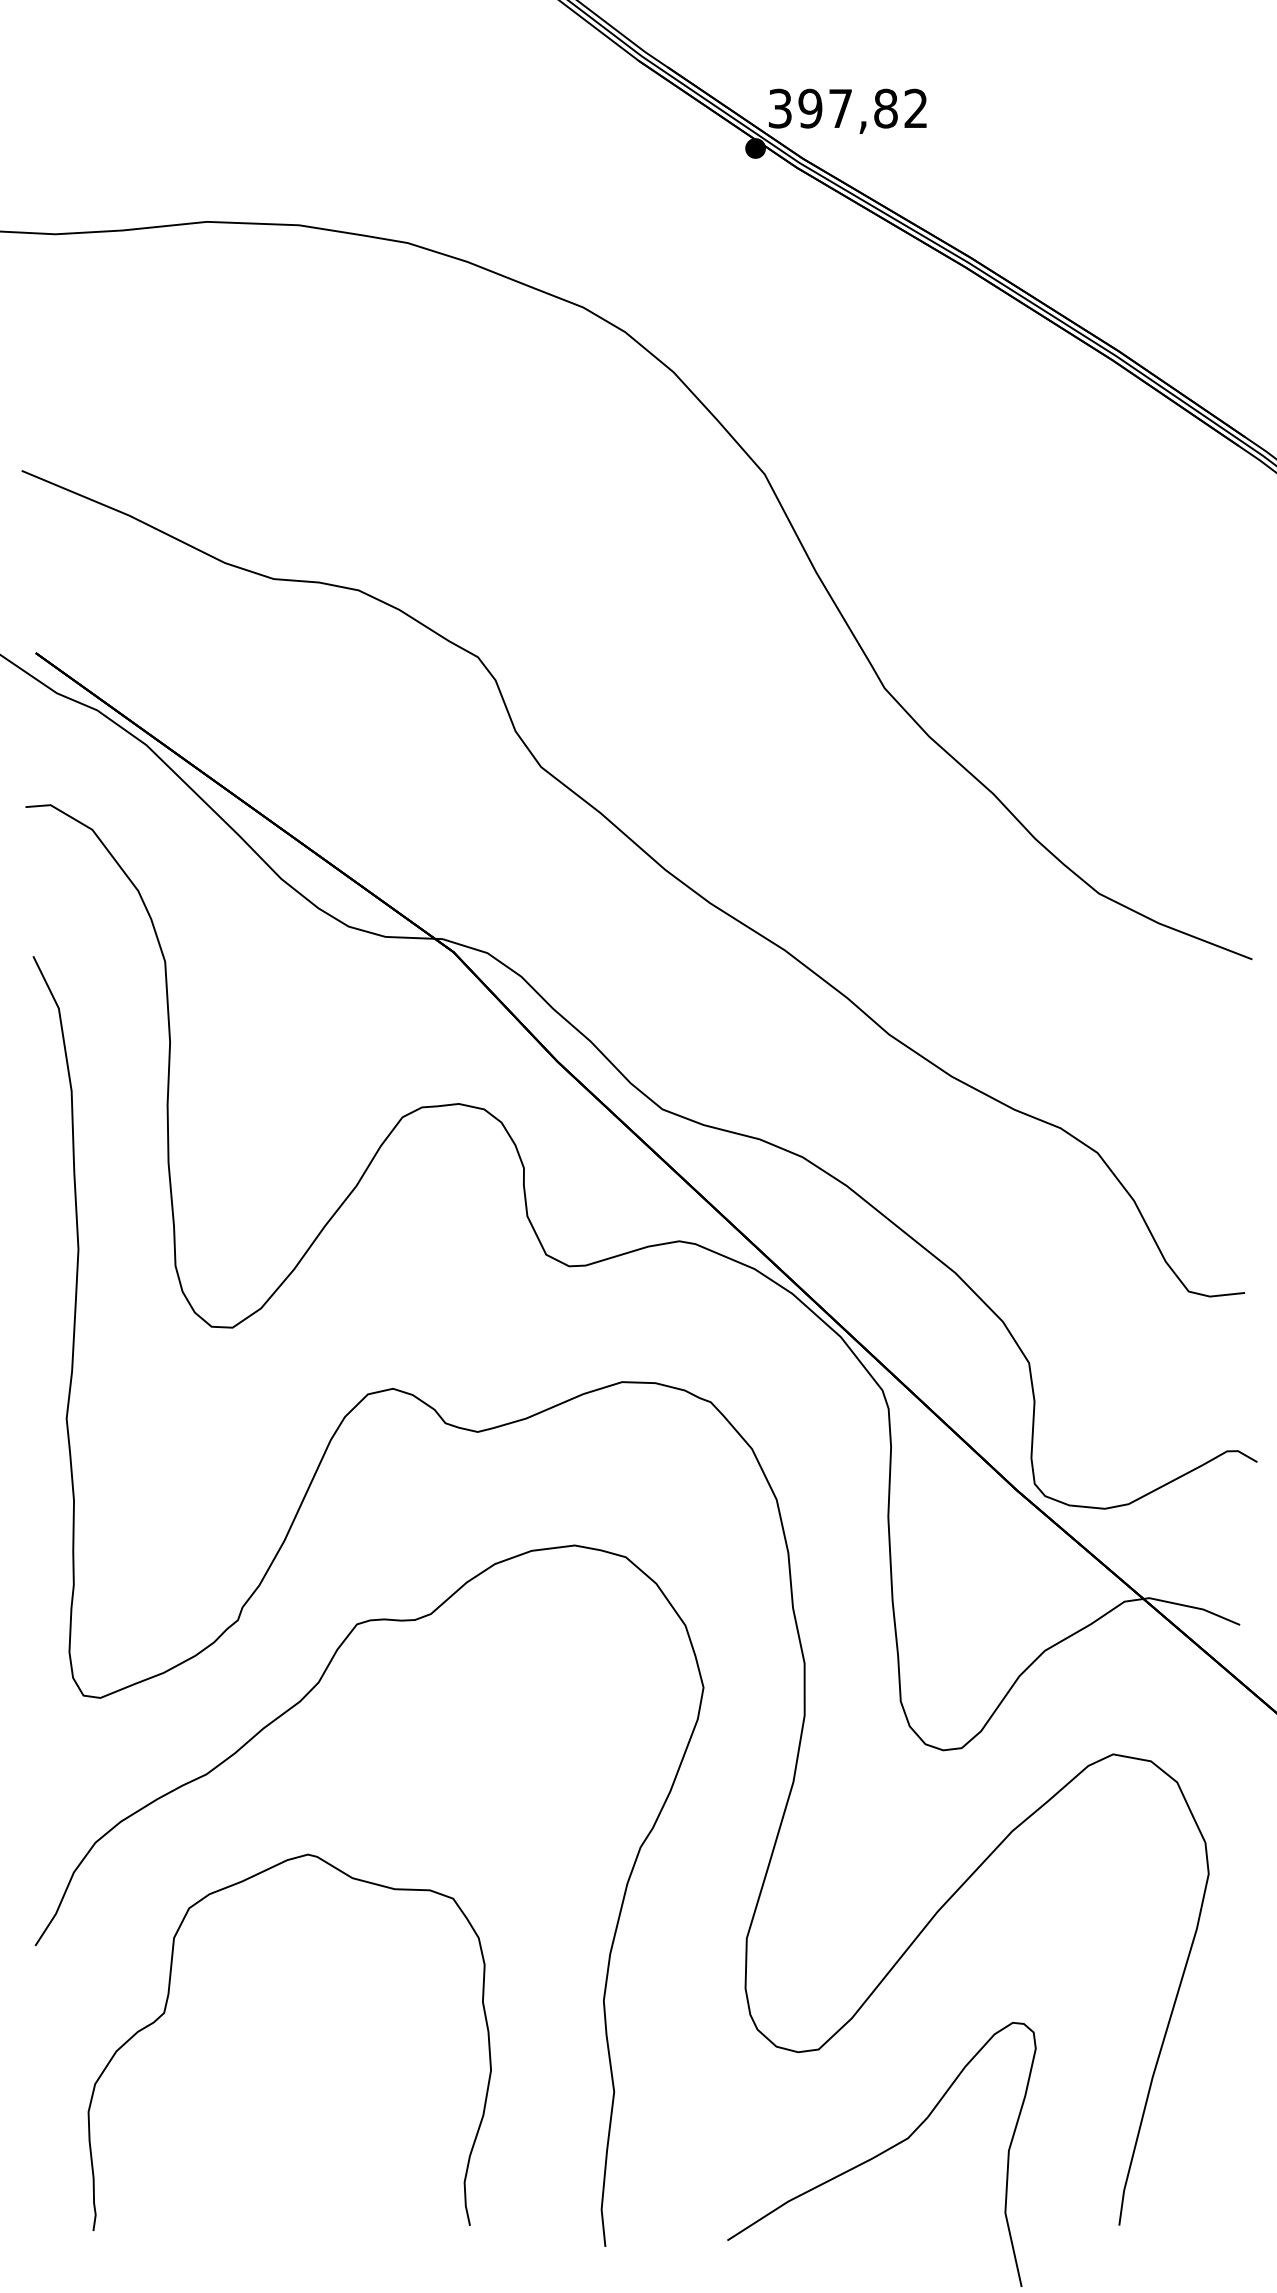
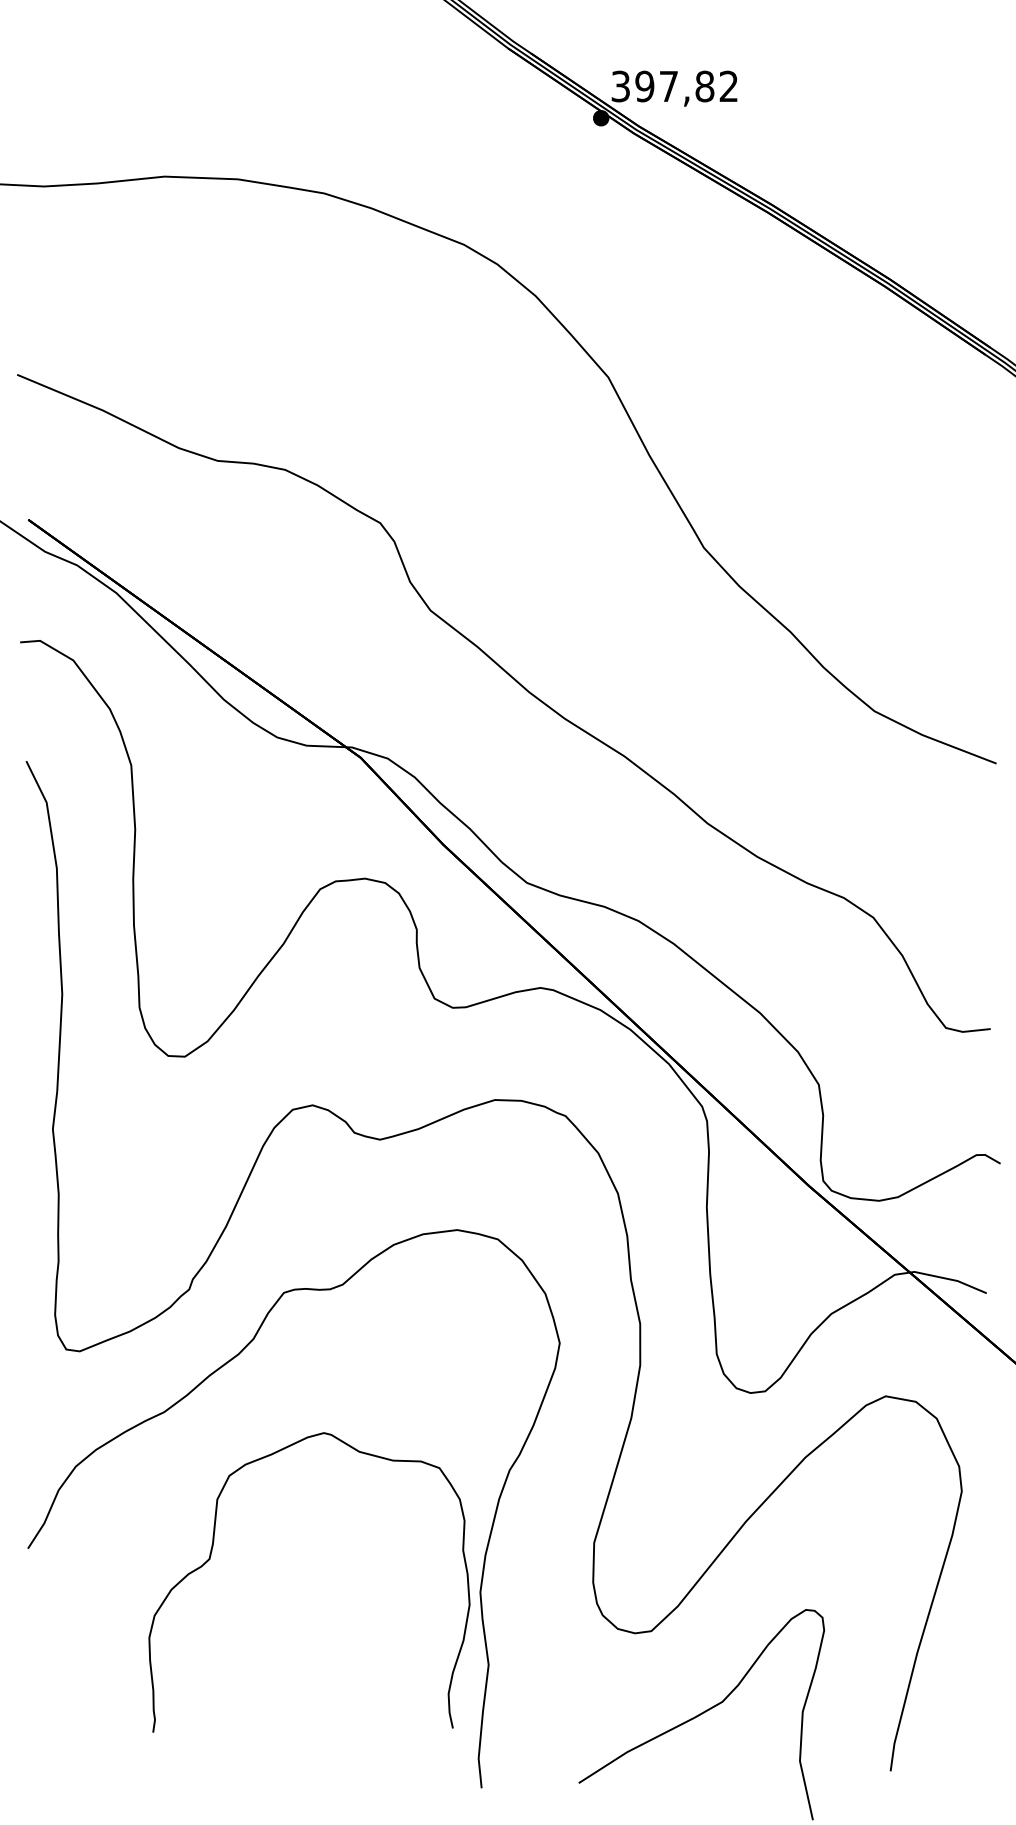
part: (165, 2013) -> (210, 1559), moved

